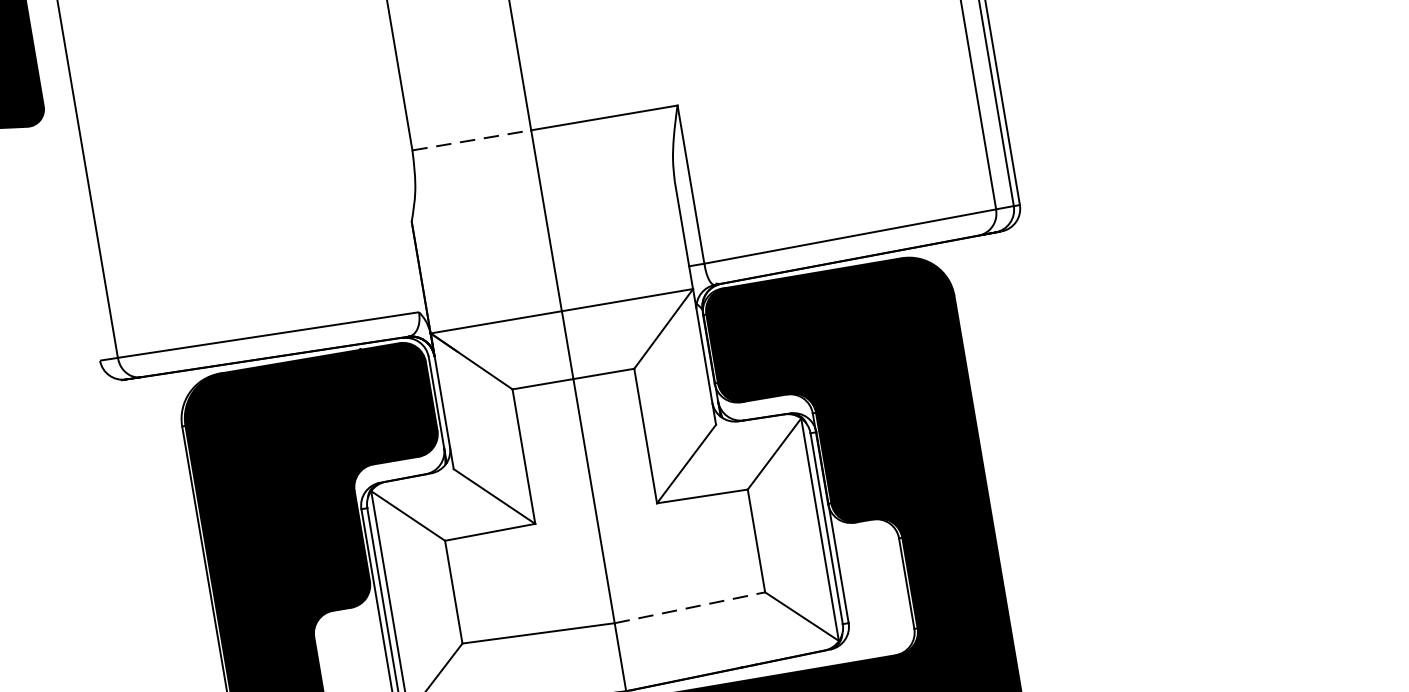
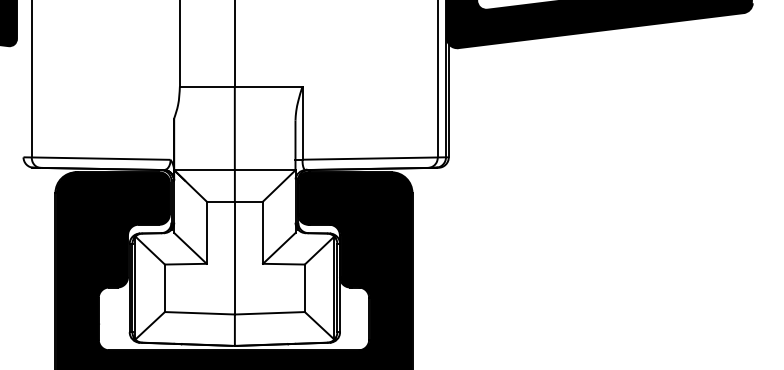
line: (472, 140) -> (207, 86), dashed -> solid
line: (691, 608) -> (270, 313), dashed -> solid

